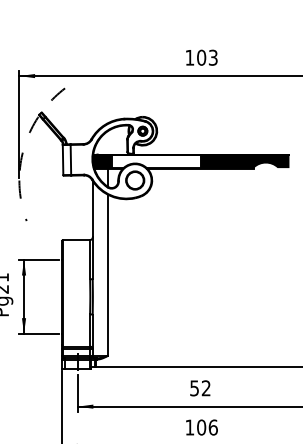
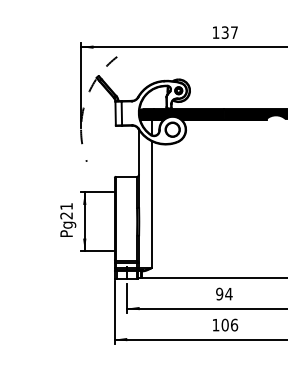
text: (207, 57) -> (229, 32), 103 -> 137
fill: (156, 161) -> (189, 114), added
text: (200, 387) -> (224, 293), 52 -> 94

